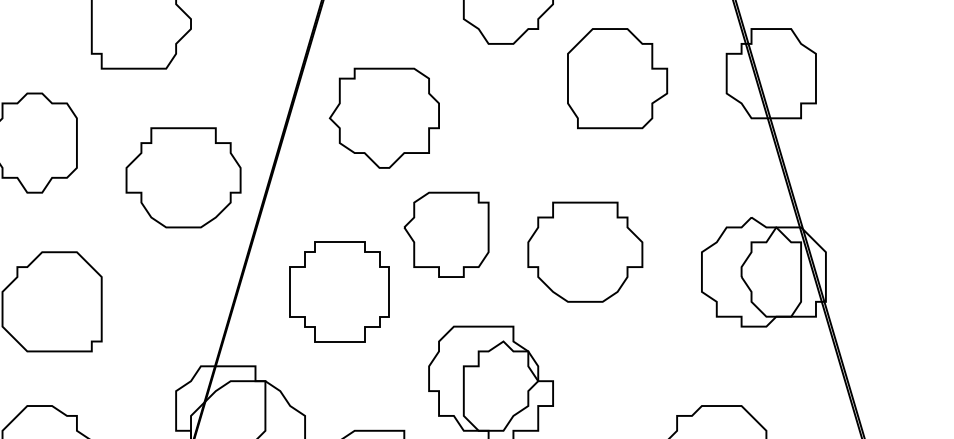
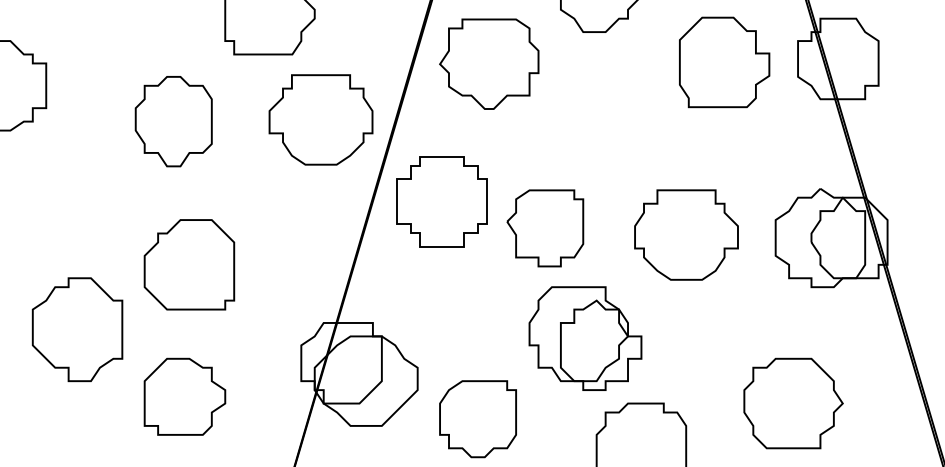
part: (617, 78) -> (724, 62), moved
part: (384, 117) -> (489, 63), moved
part: (182, 177) -> (320, 119), moved
part: (446, 234) -> (545, 228), moved
part: (585, 251) -> (686, 234), moved
part: (339, 291) -> (441, 201), moved

